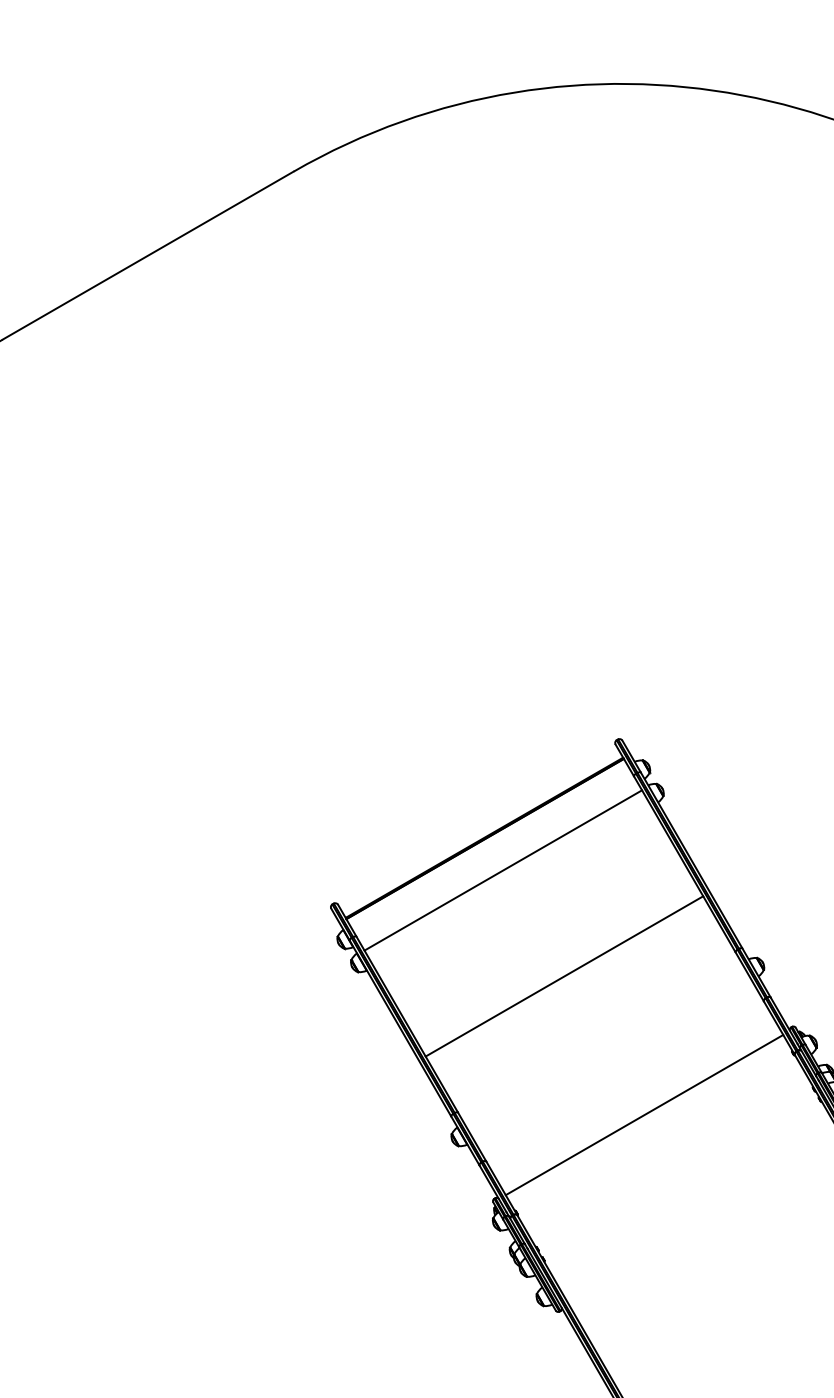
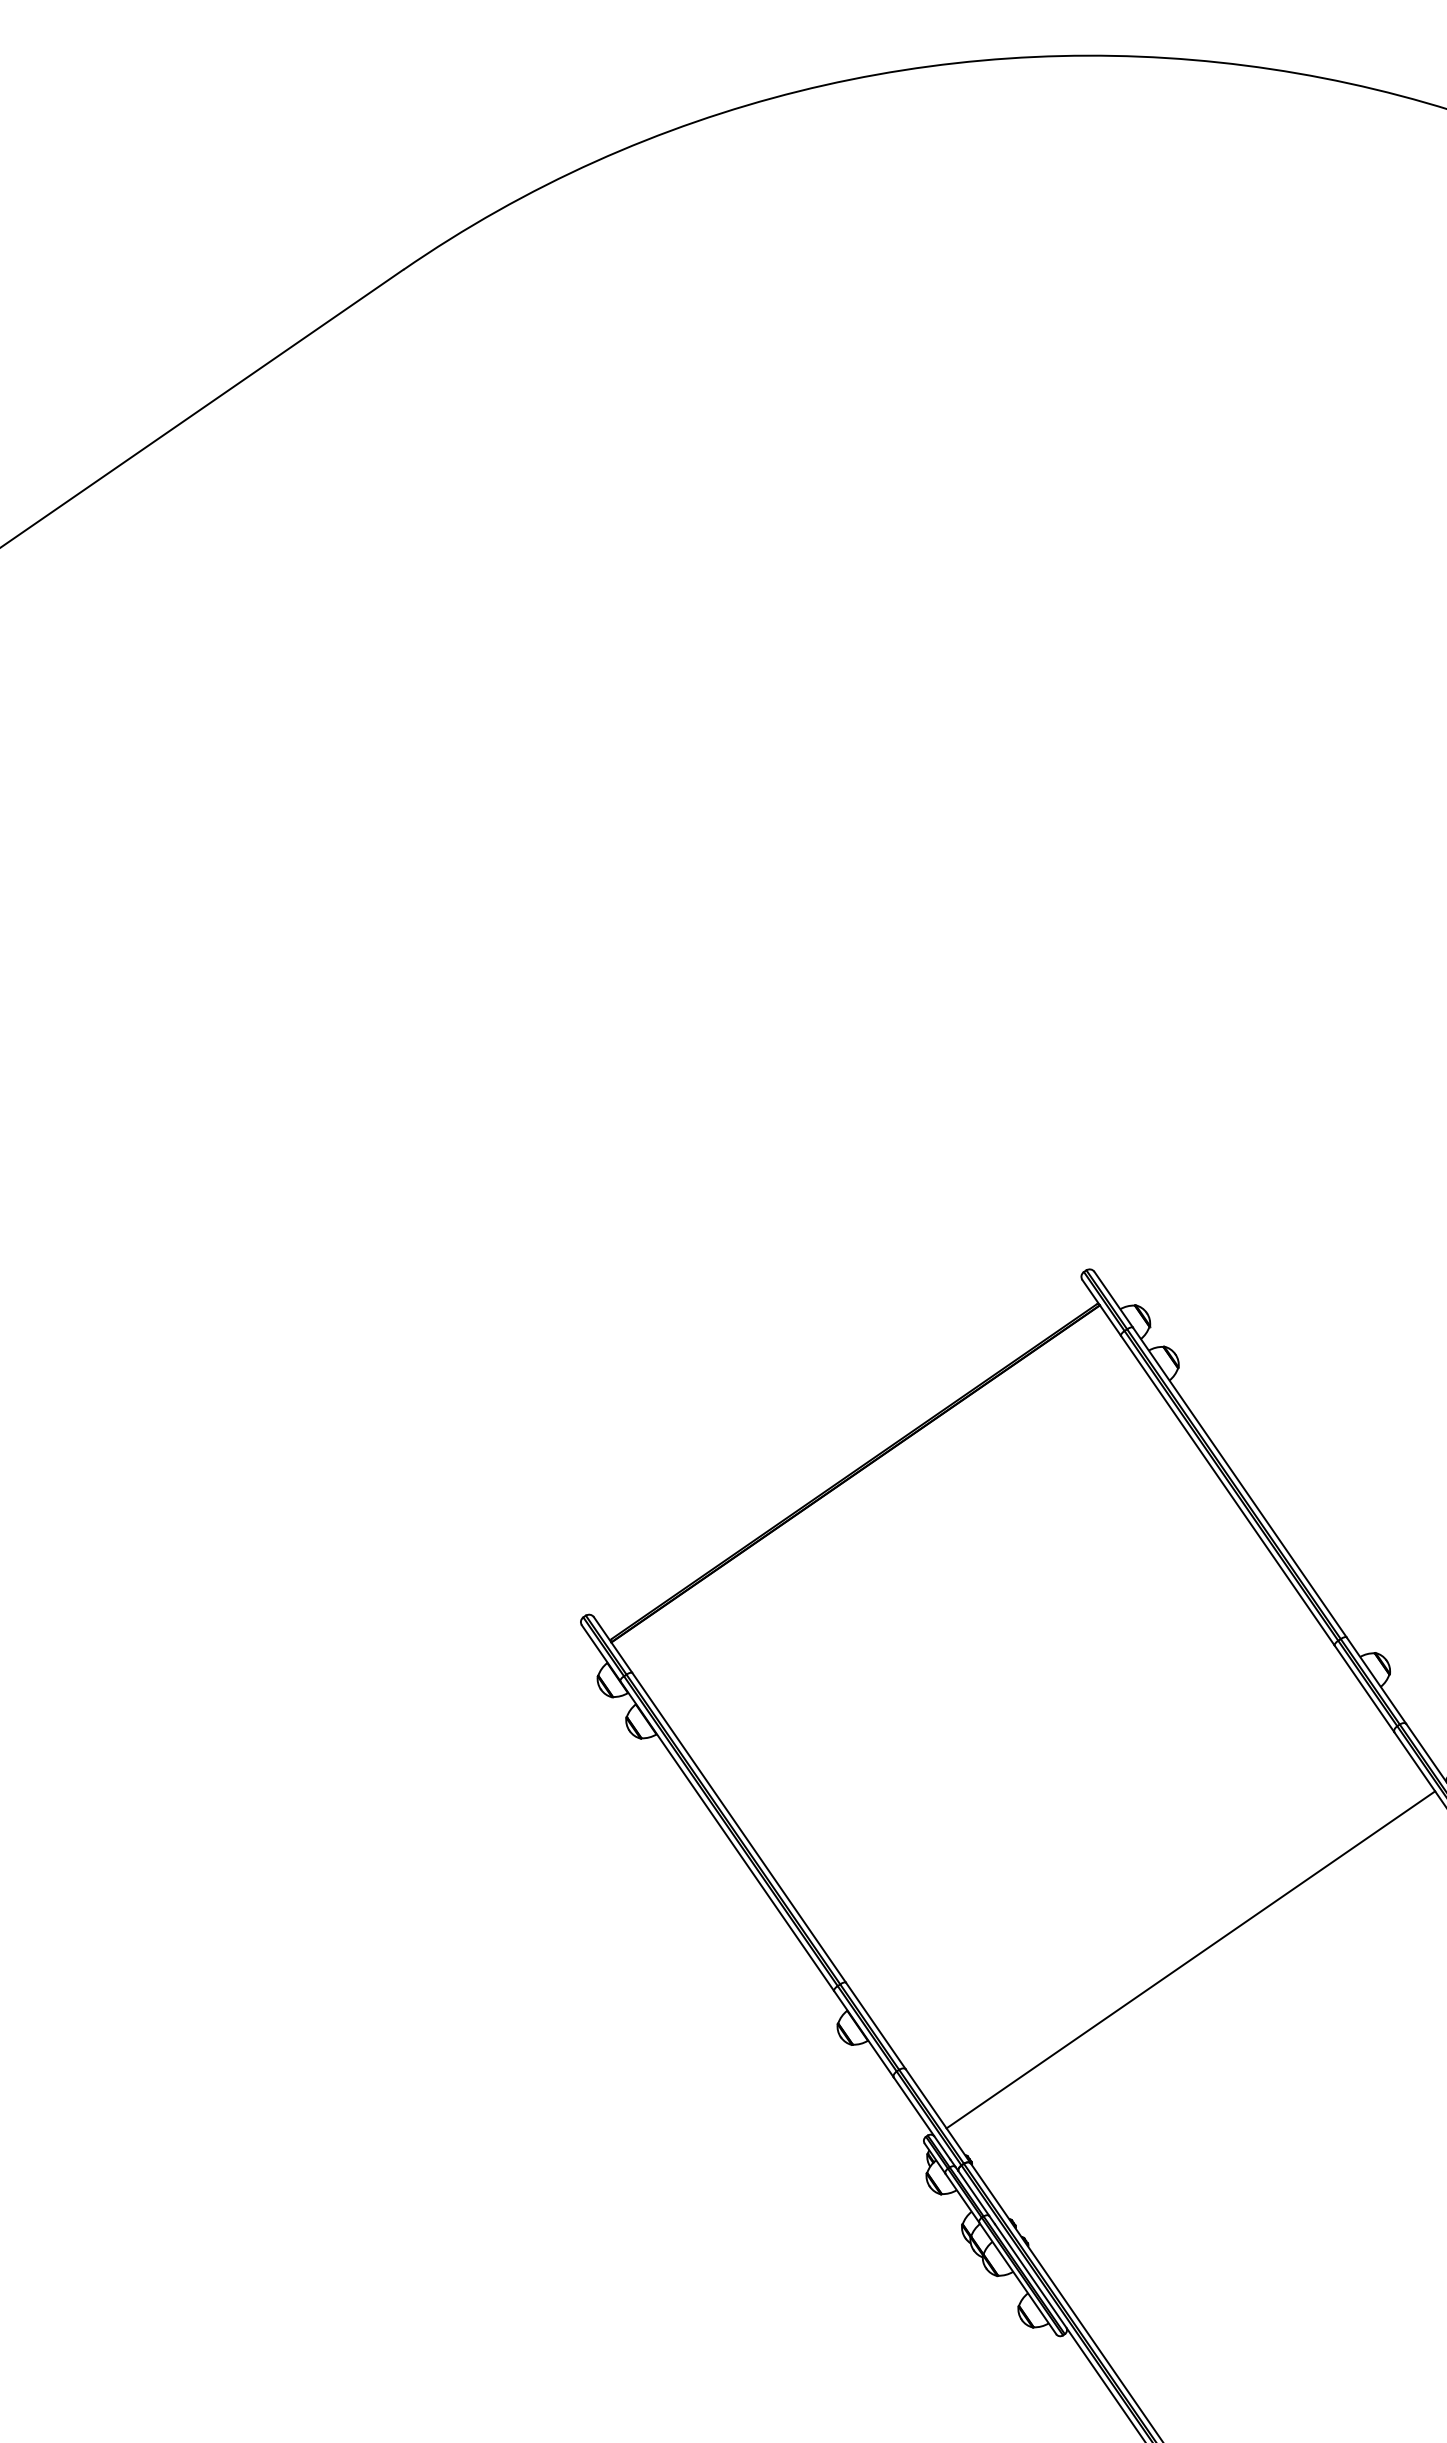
line: (503, 870) -> (894, 1529), removed
line: (564, 976) -> (1022, 1715), removed

